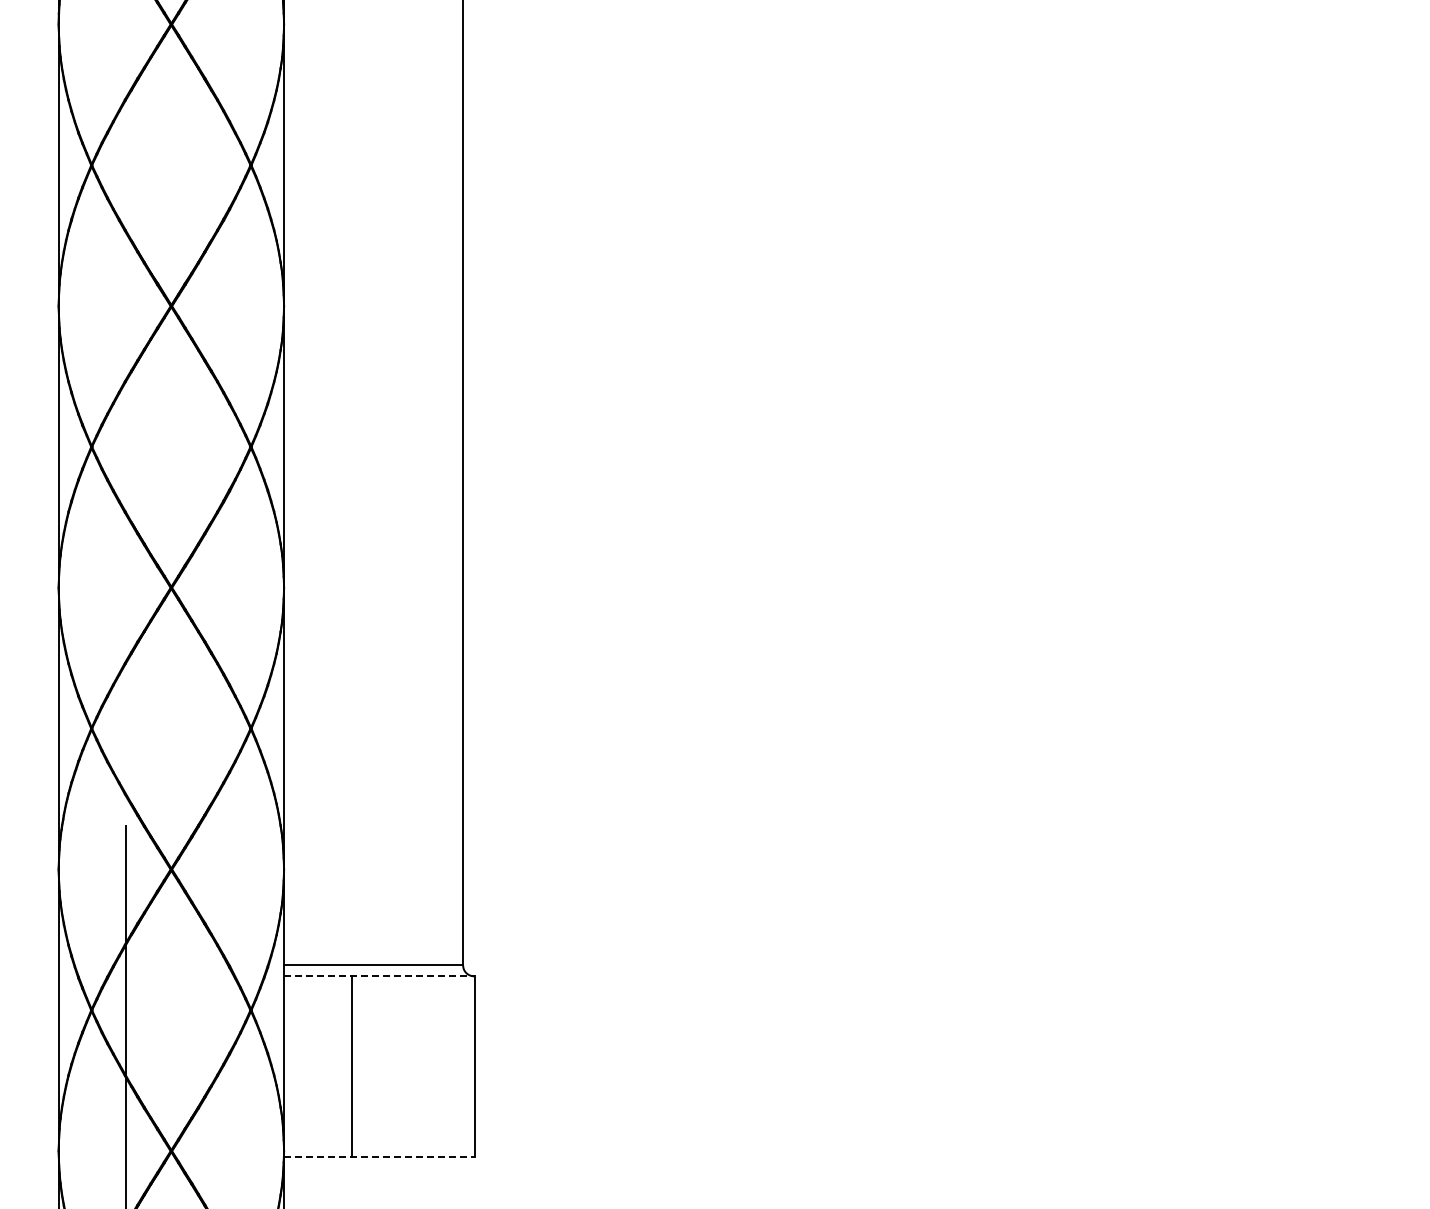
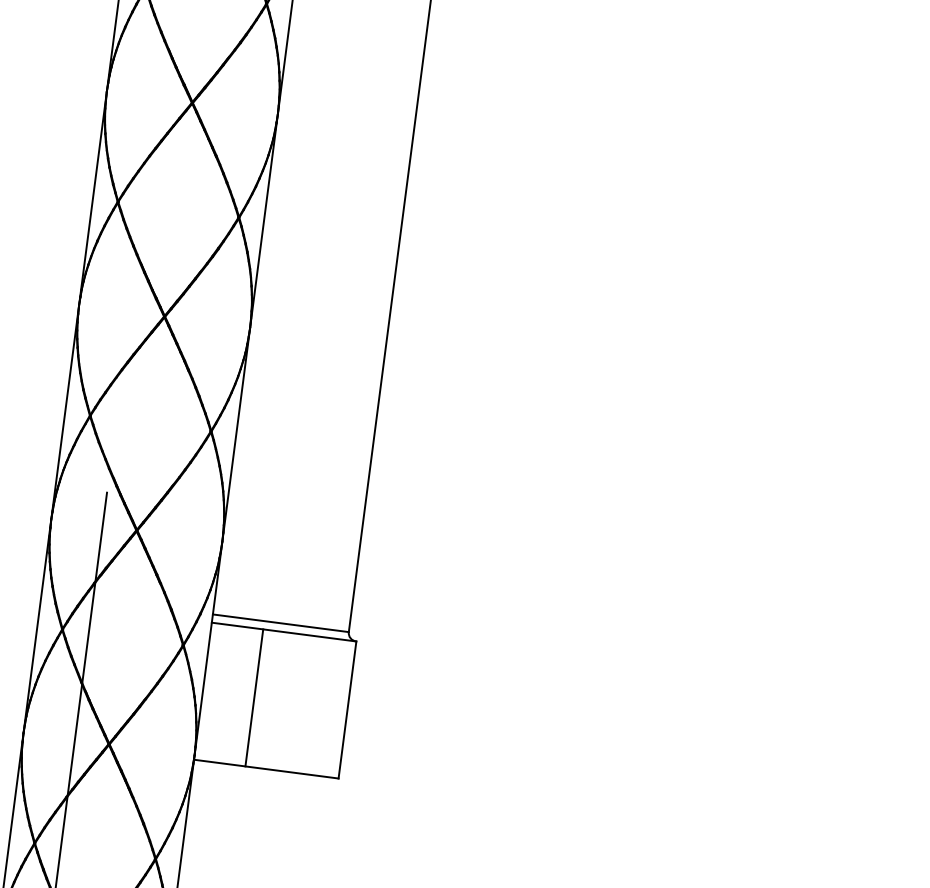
line: (379, 976) -> (284, 632), dashed -> solid
line: (379, 1156) -> (266, 768), dashed -> solid

